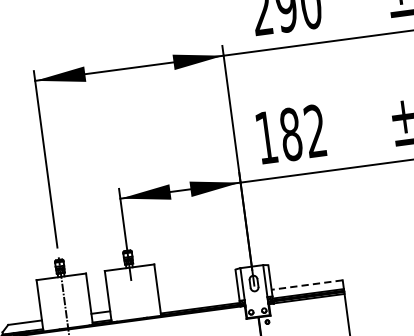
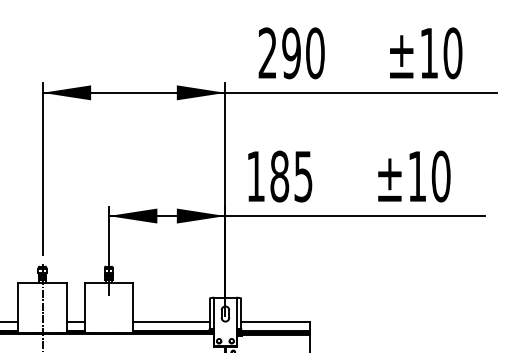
text: (315, 131) -> (303, 176), 182 -> 185
line: (306, 285) -> (275, 322), dashed -> solid
line: (198, 299) -> (170, 322), added

